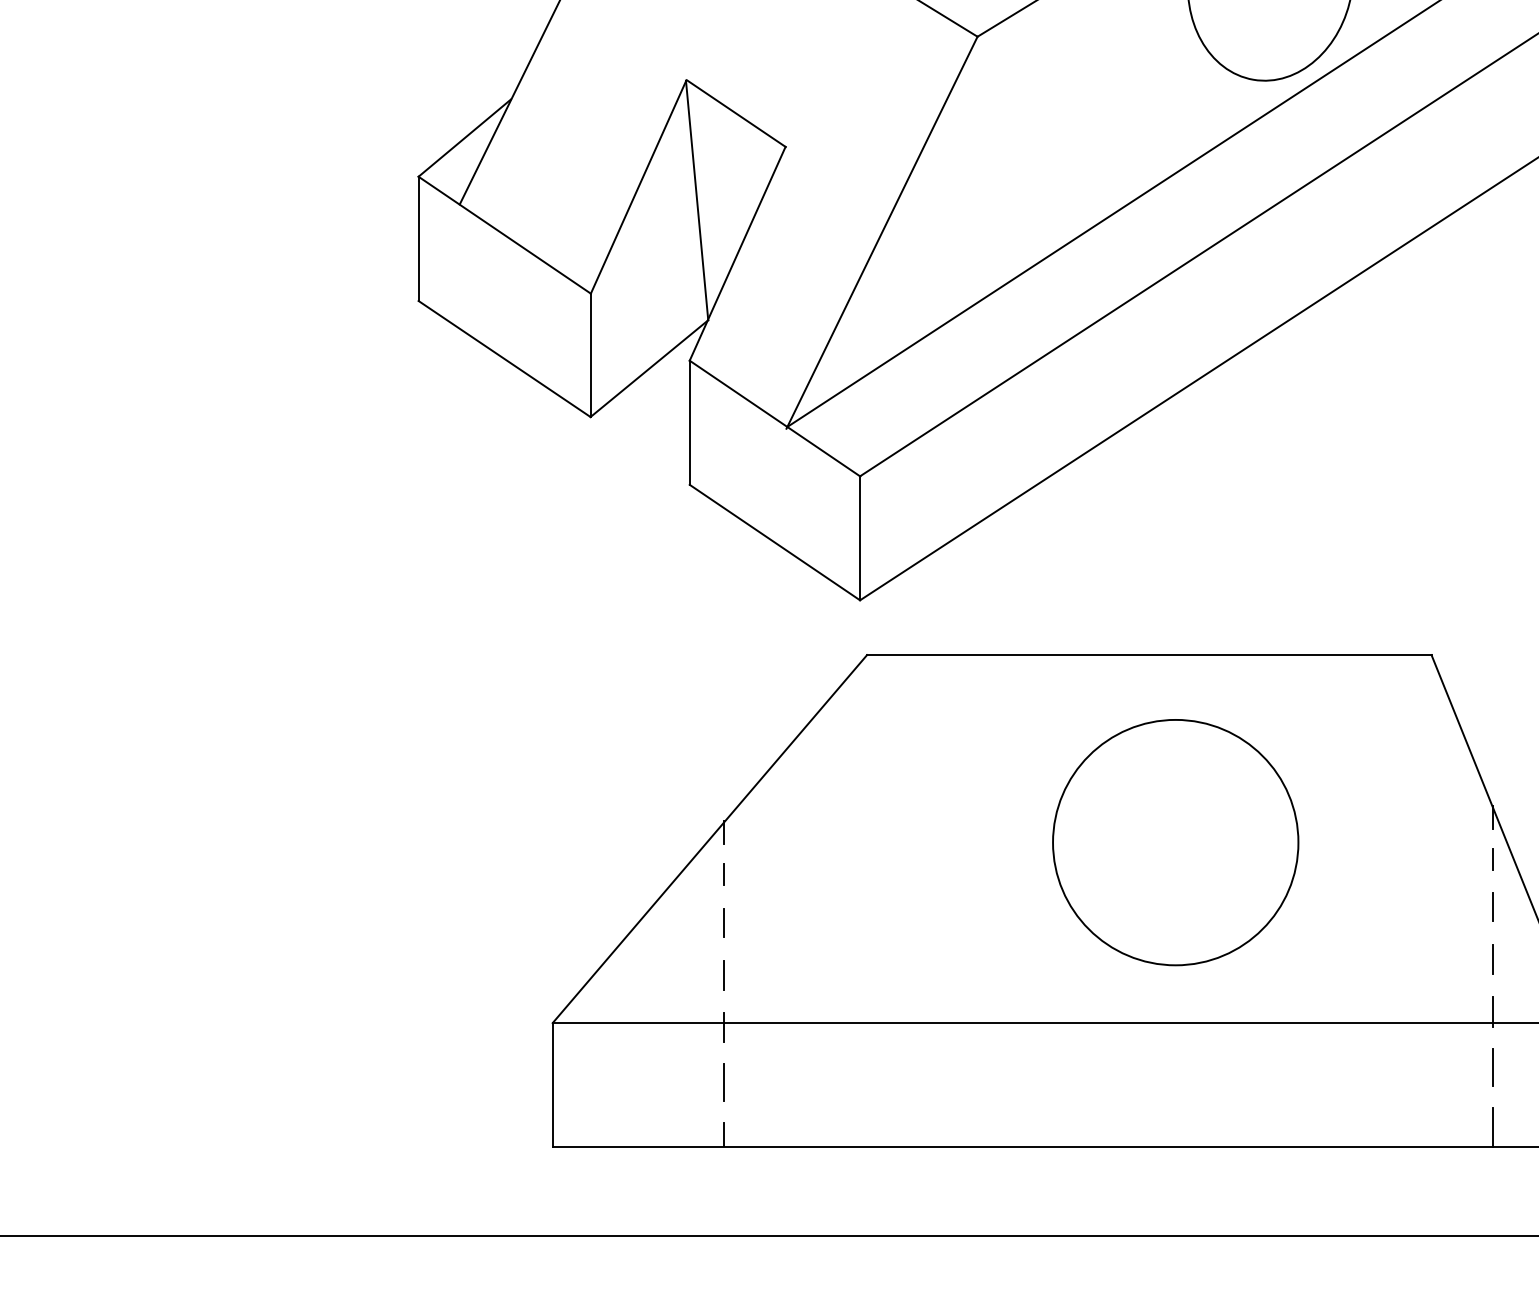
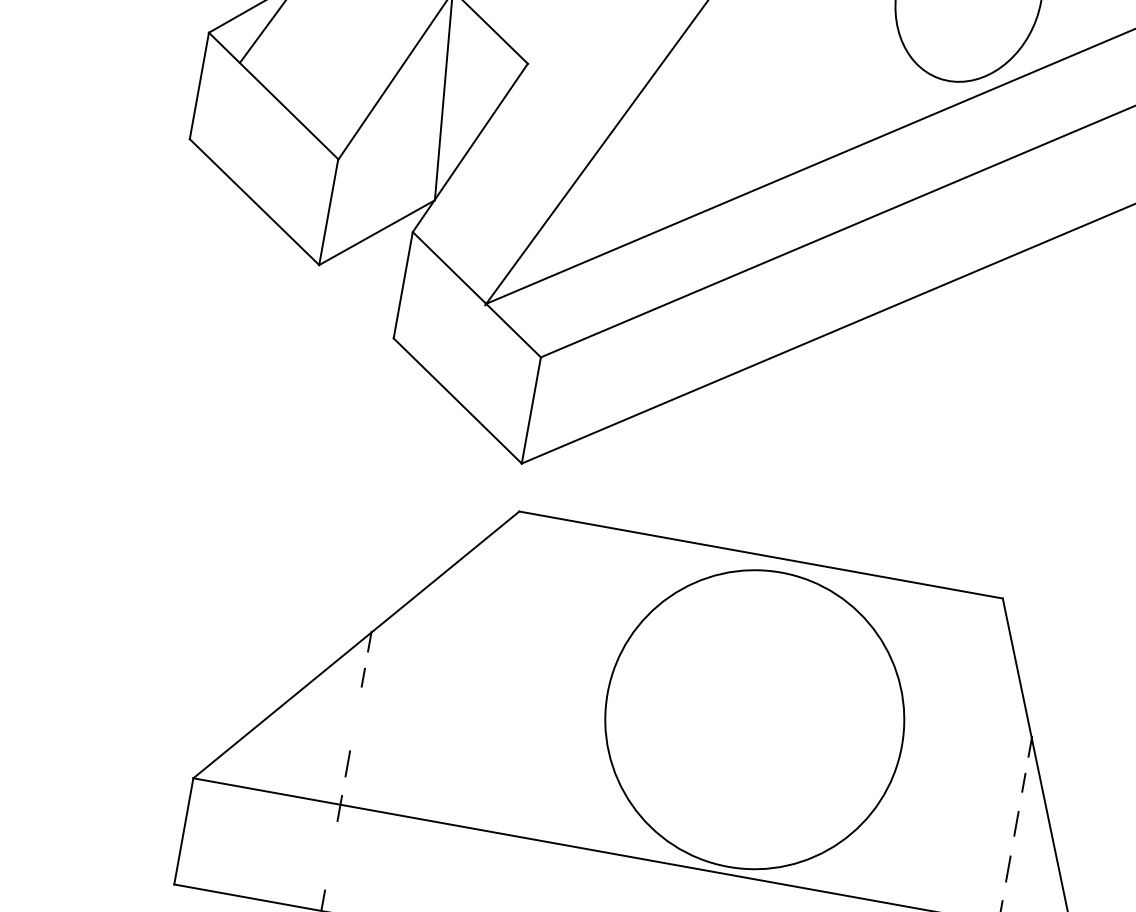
circle: (1175, 842) -> (754, 719), size x1.4
line: (723, 922) -> (355, 718), removed
line: (724, 1082) -> (331, 855), removed

